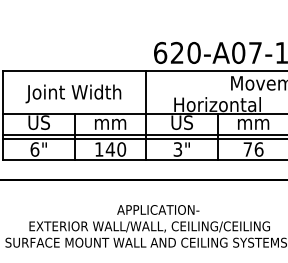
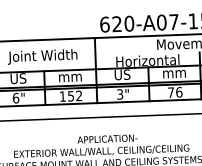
text: (115, 149) -> (74, 96), 140 -> 152

